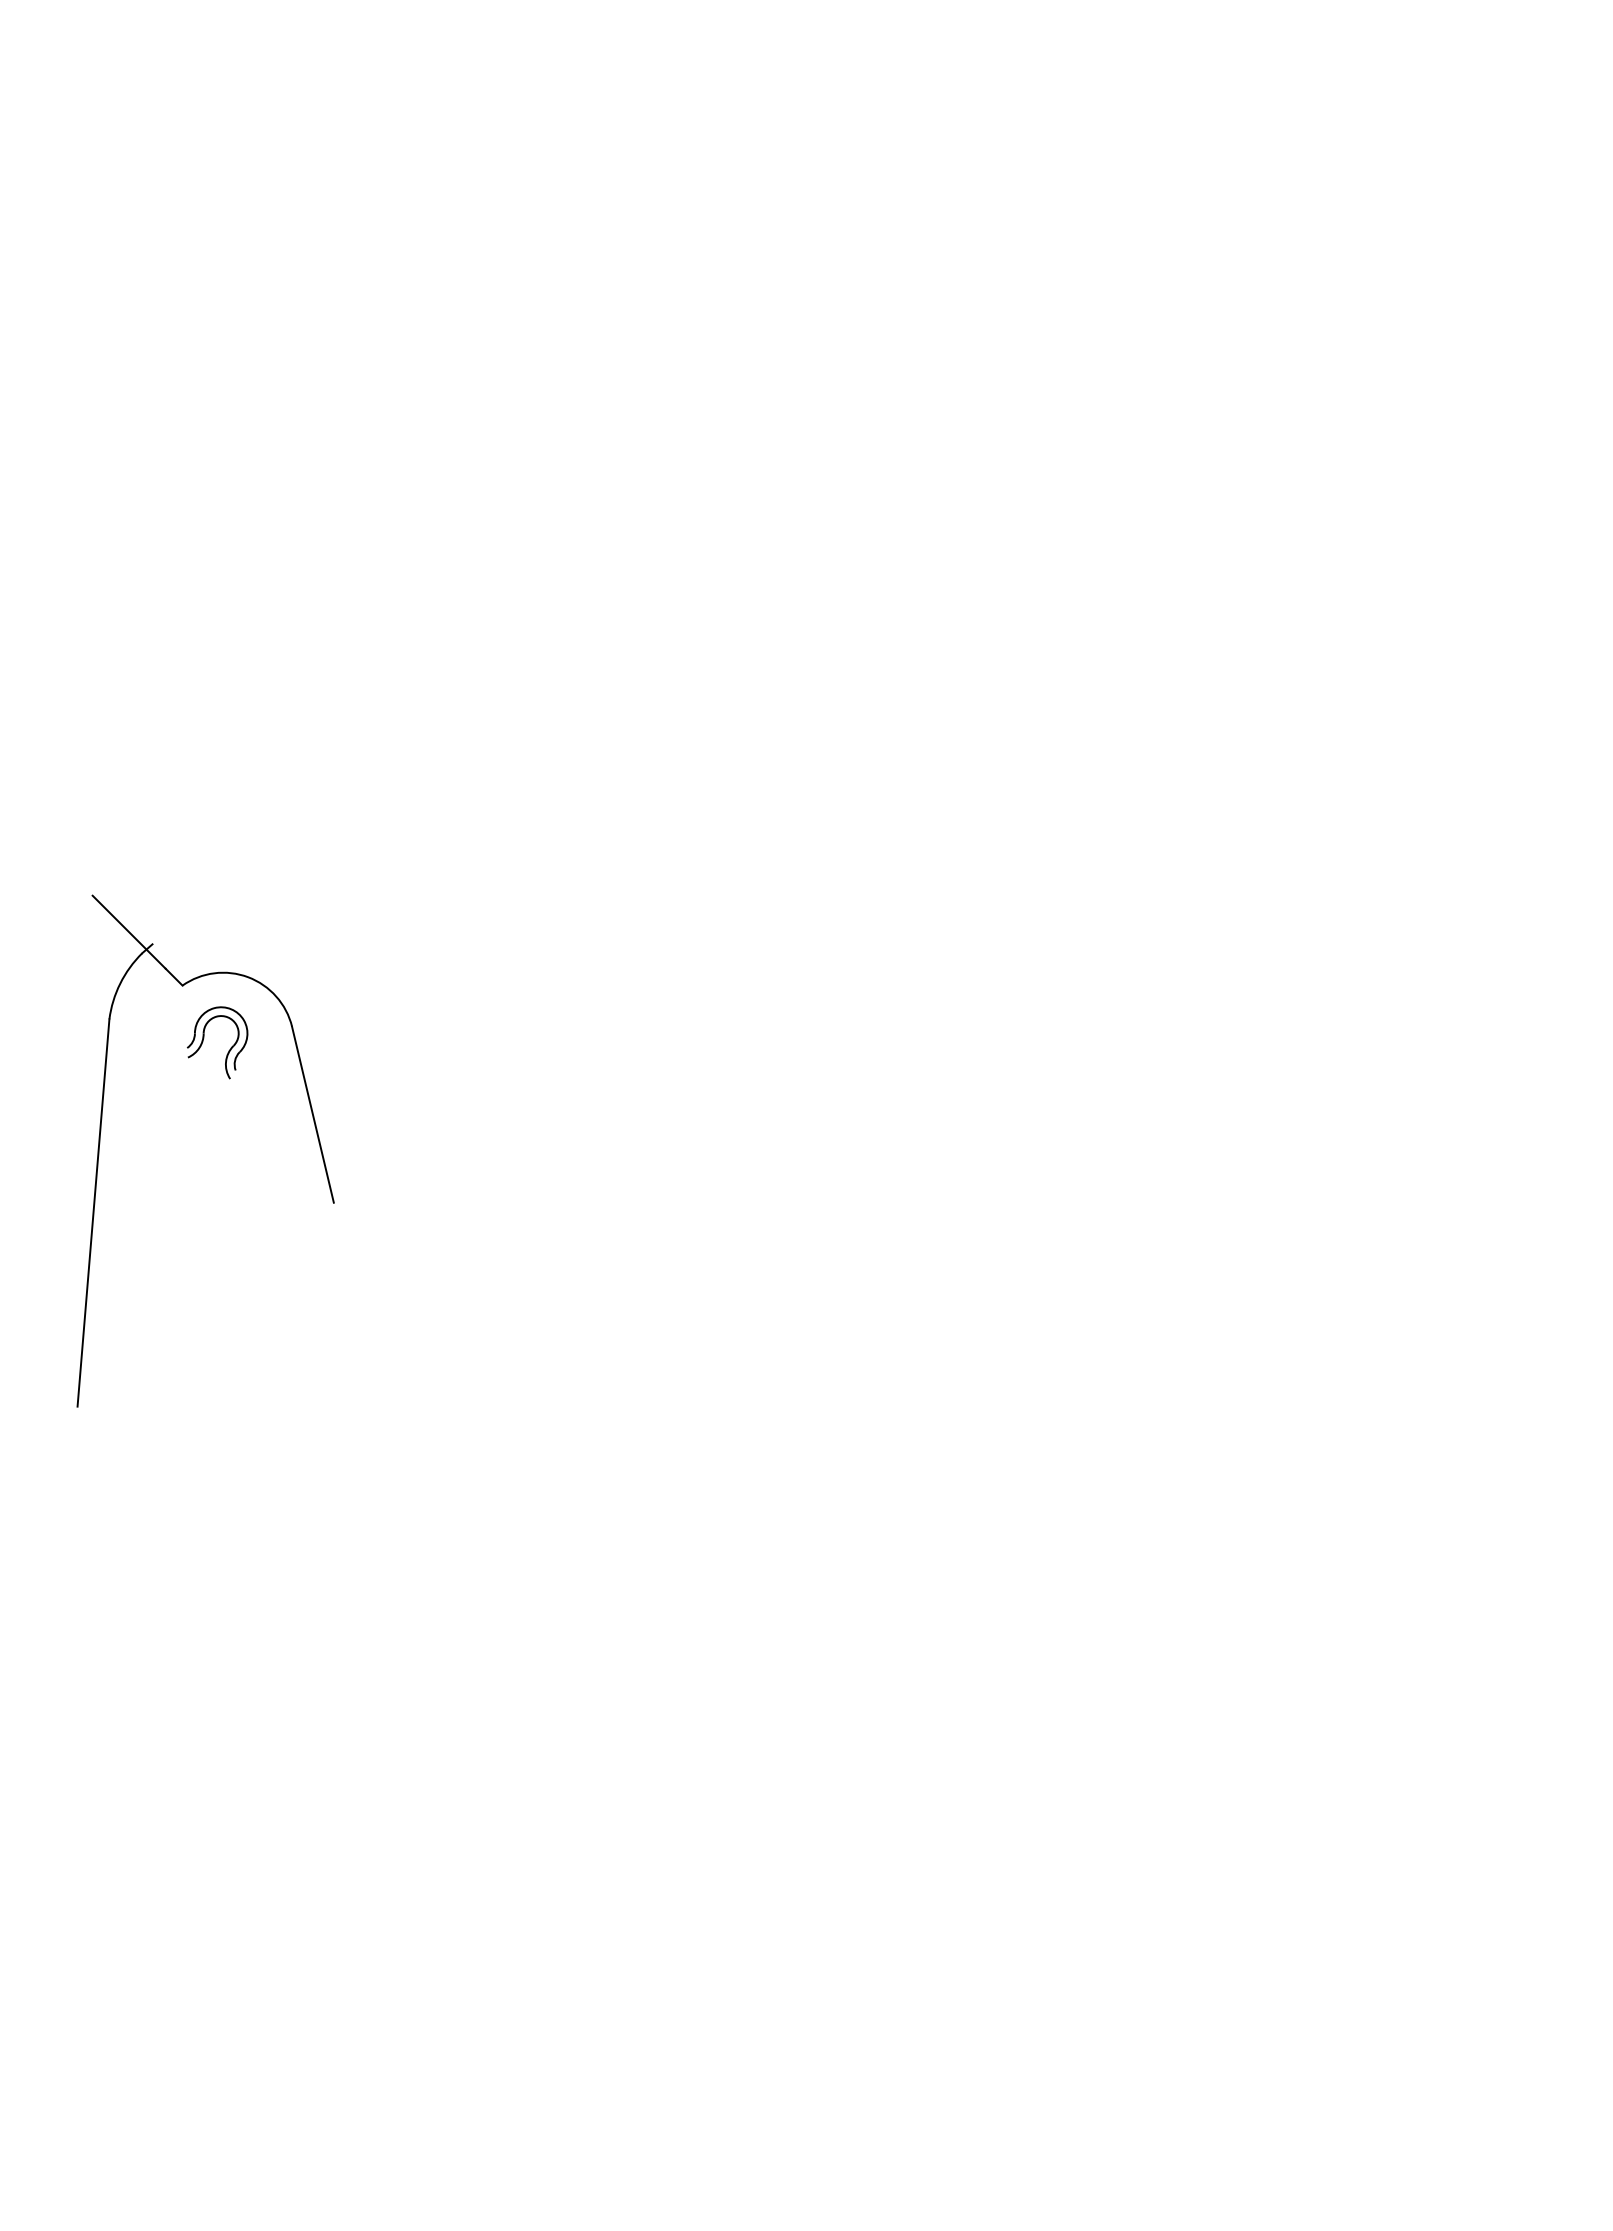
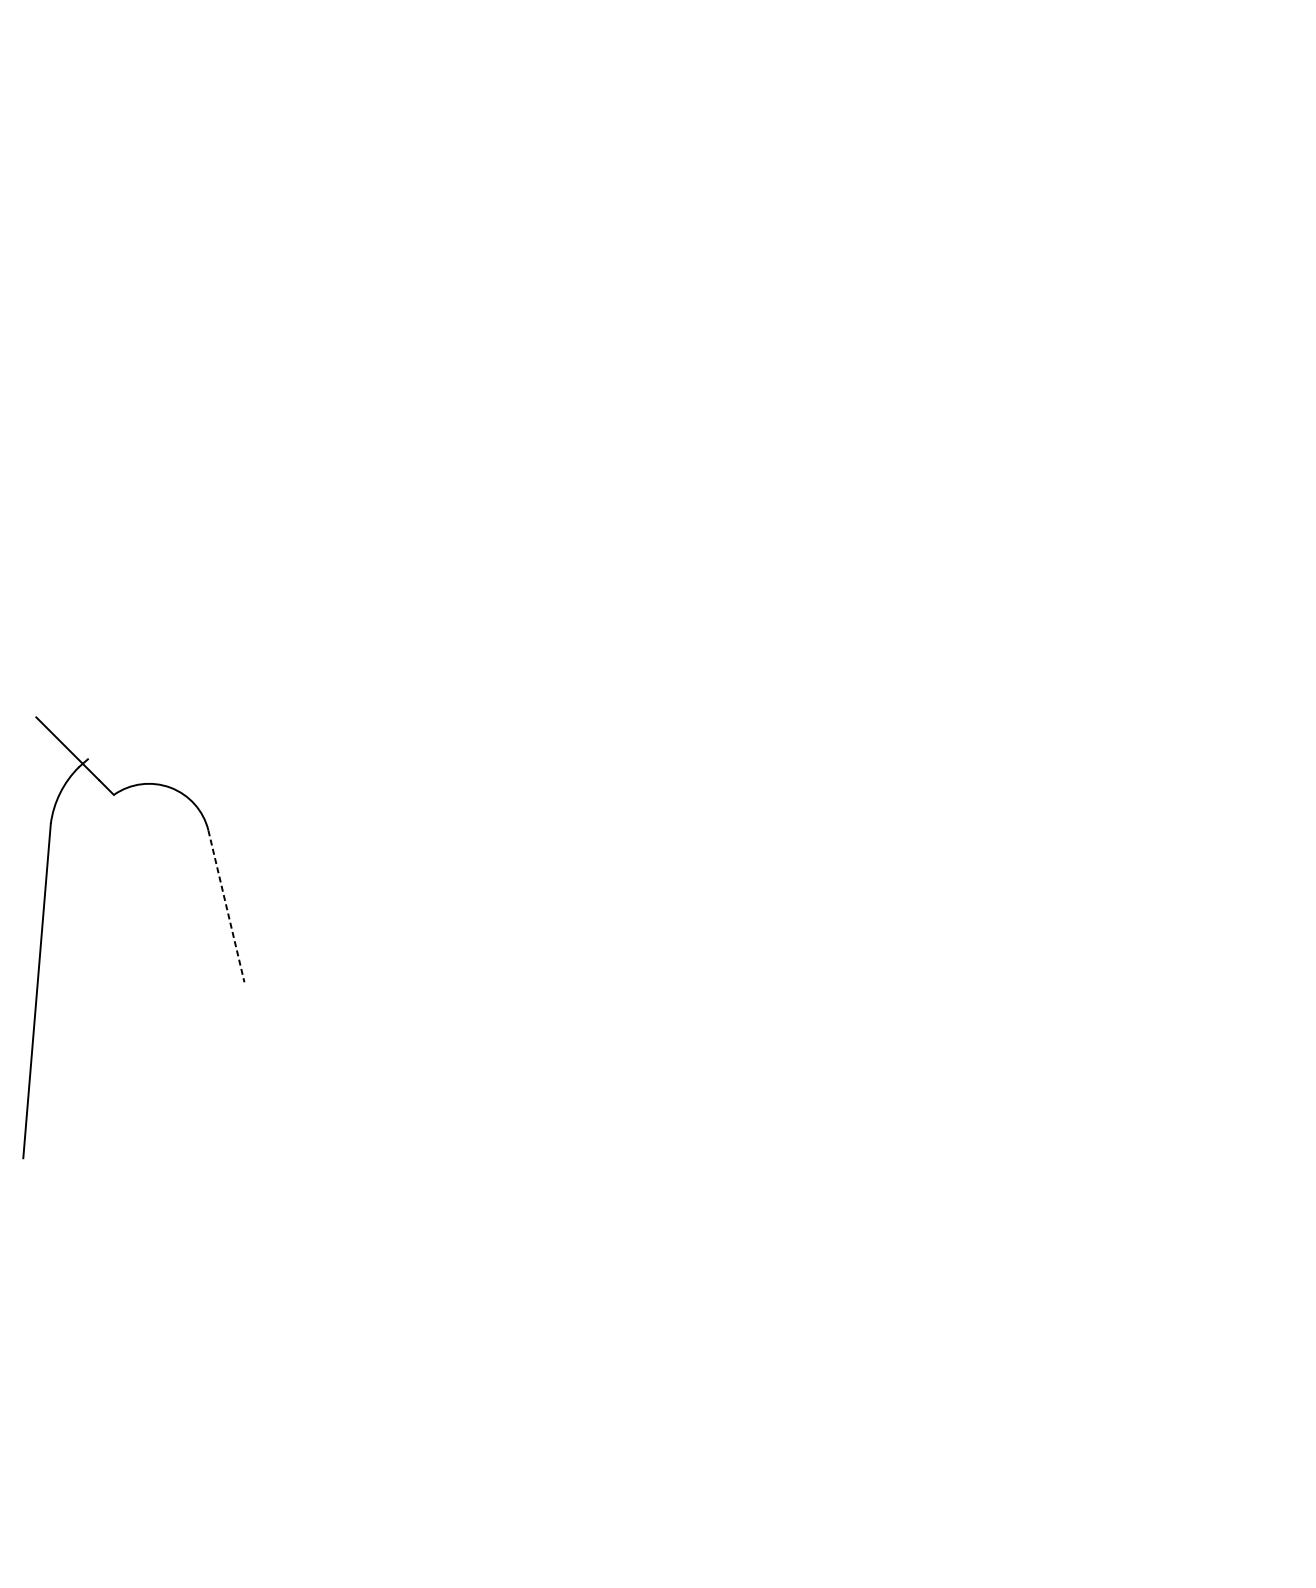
part: (204, 1038) -> (132, 840), removed
line: (313, 1115) -> (226, 907), solid -> dashed

